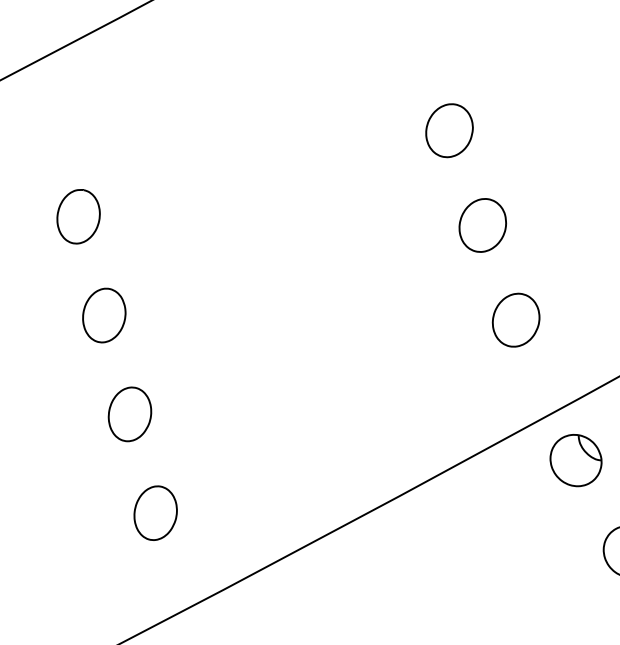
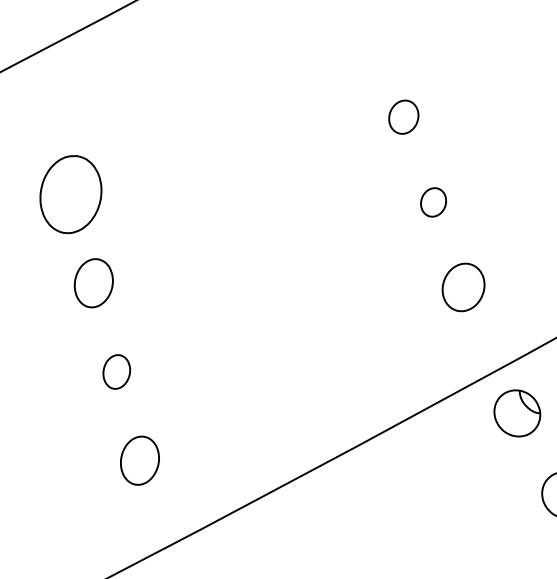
part: (449, 129) -> (403, 116), size x0.7
part: (78, 216) -> (70, 194), size x1.6
part: (482, 225) -> (433, 202), size x0.6
part: (129, 413) -> (116, 371), size x0.7

